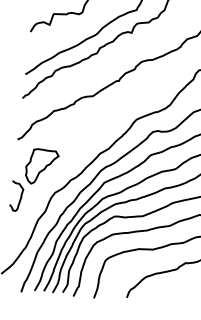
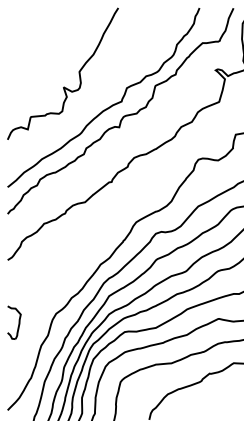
part: (42, 167) -> (38, 287), removed

